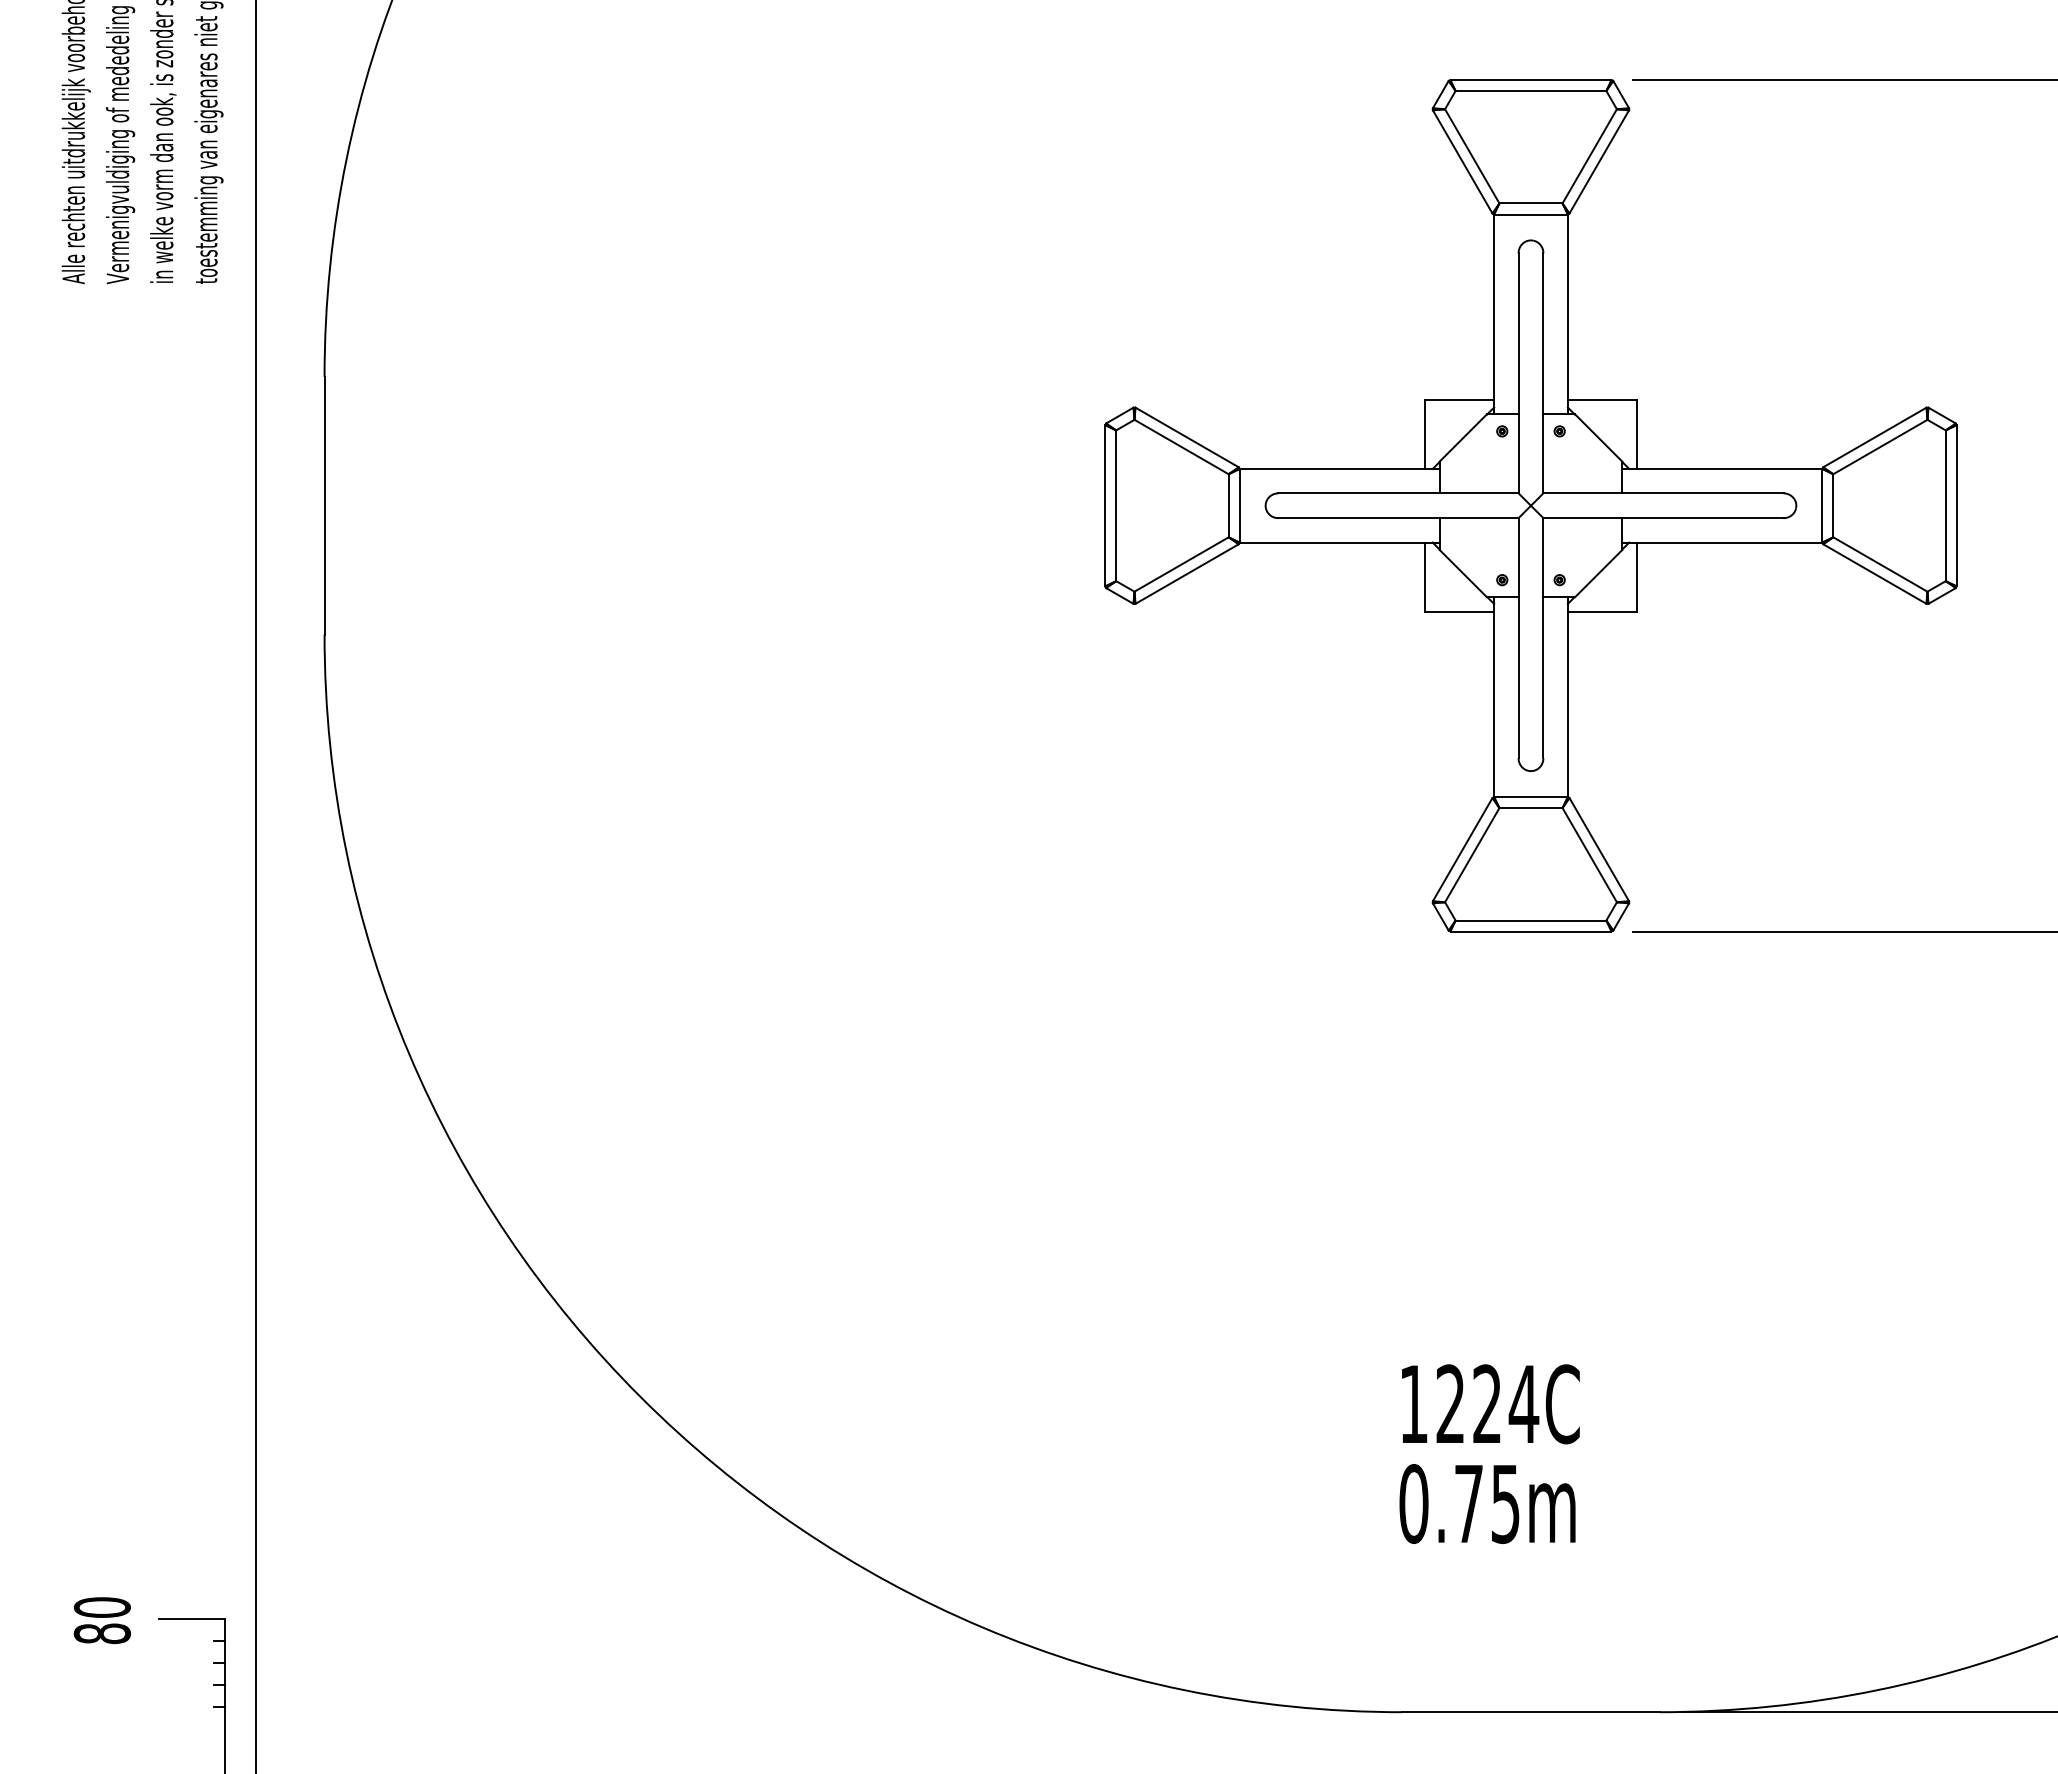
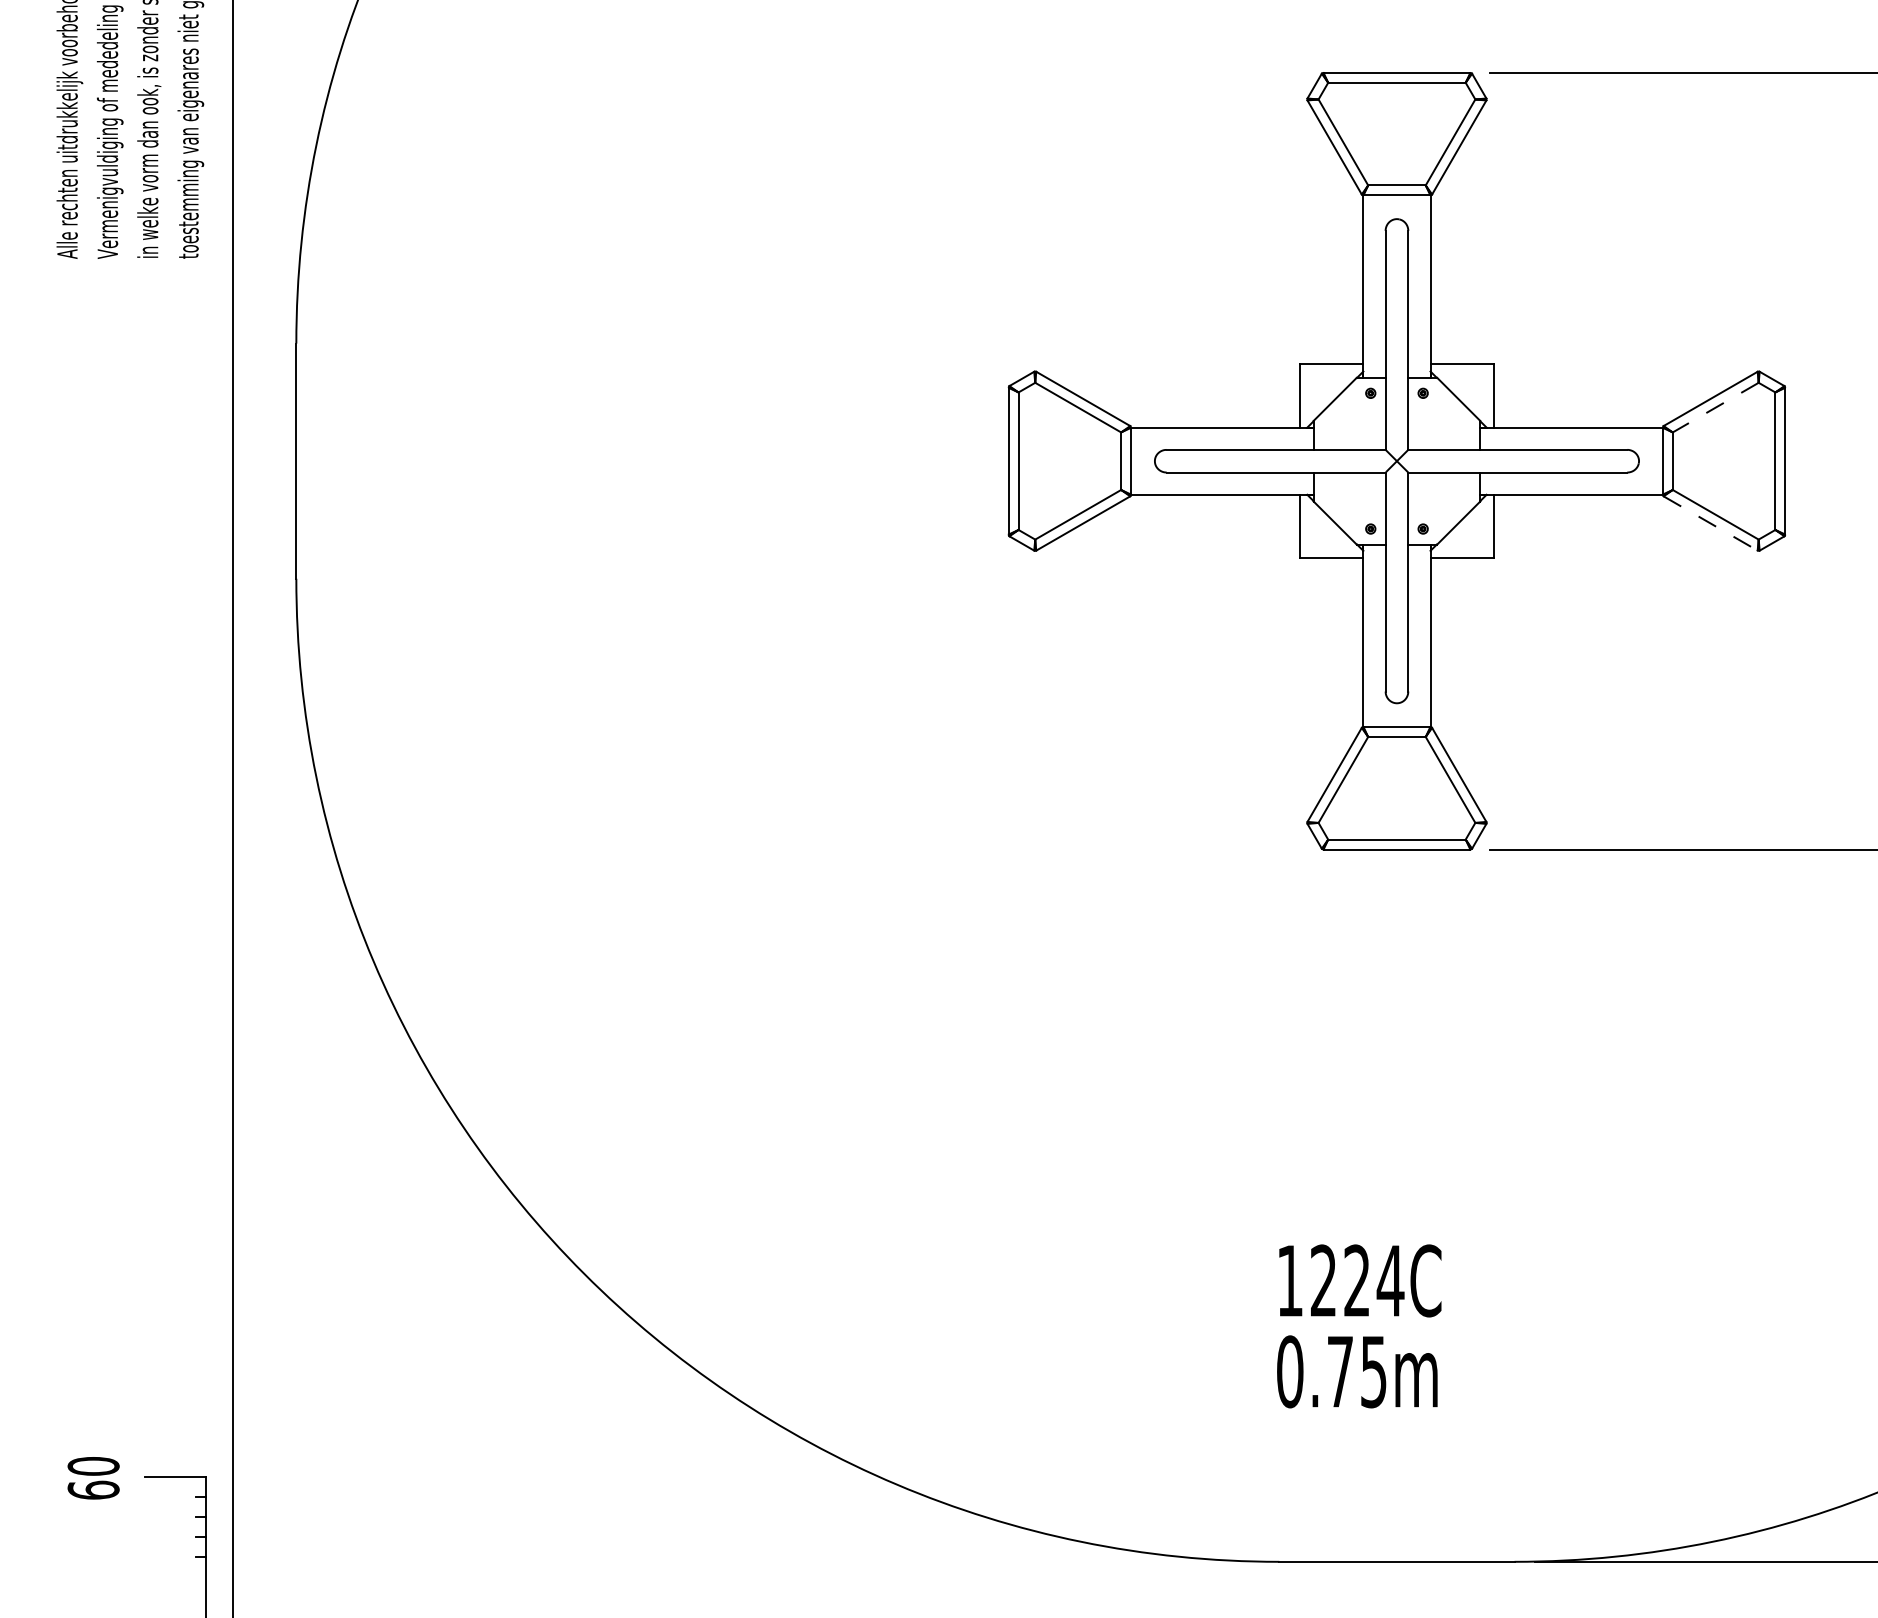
line: (1879, 447) -> (1714, 408), solid -> dashed
line: (1875, 574) -> (1711, 523), solid -> dashed
text: (101, 1633) -> (92, 1490), 80 -> 60

